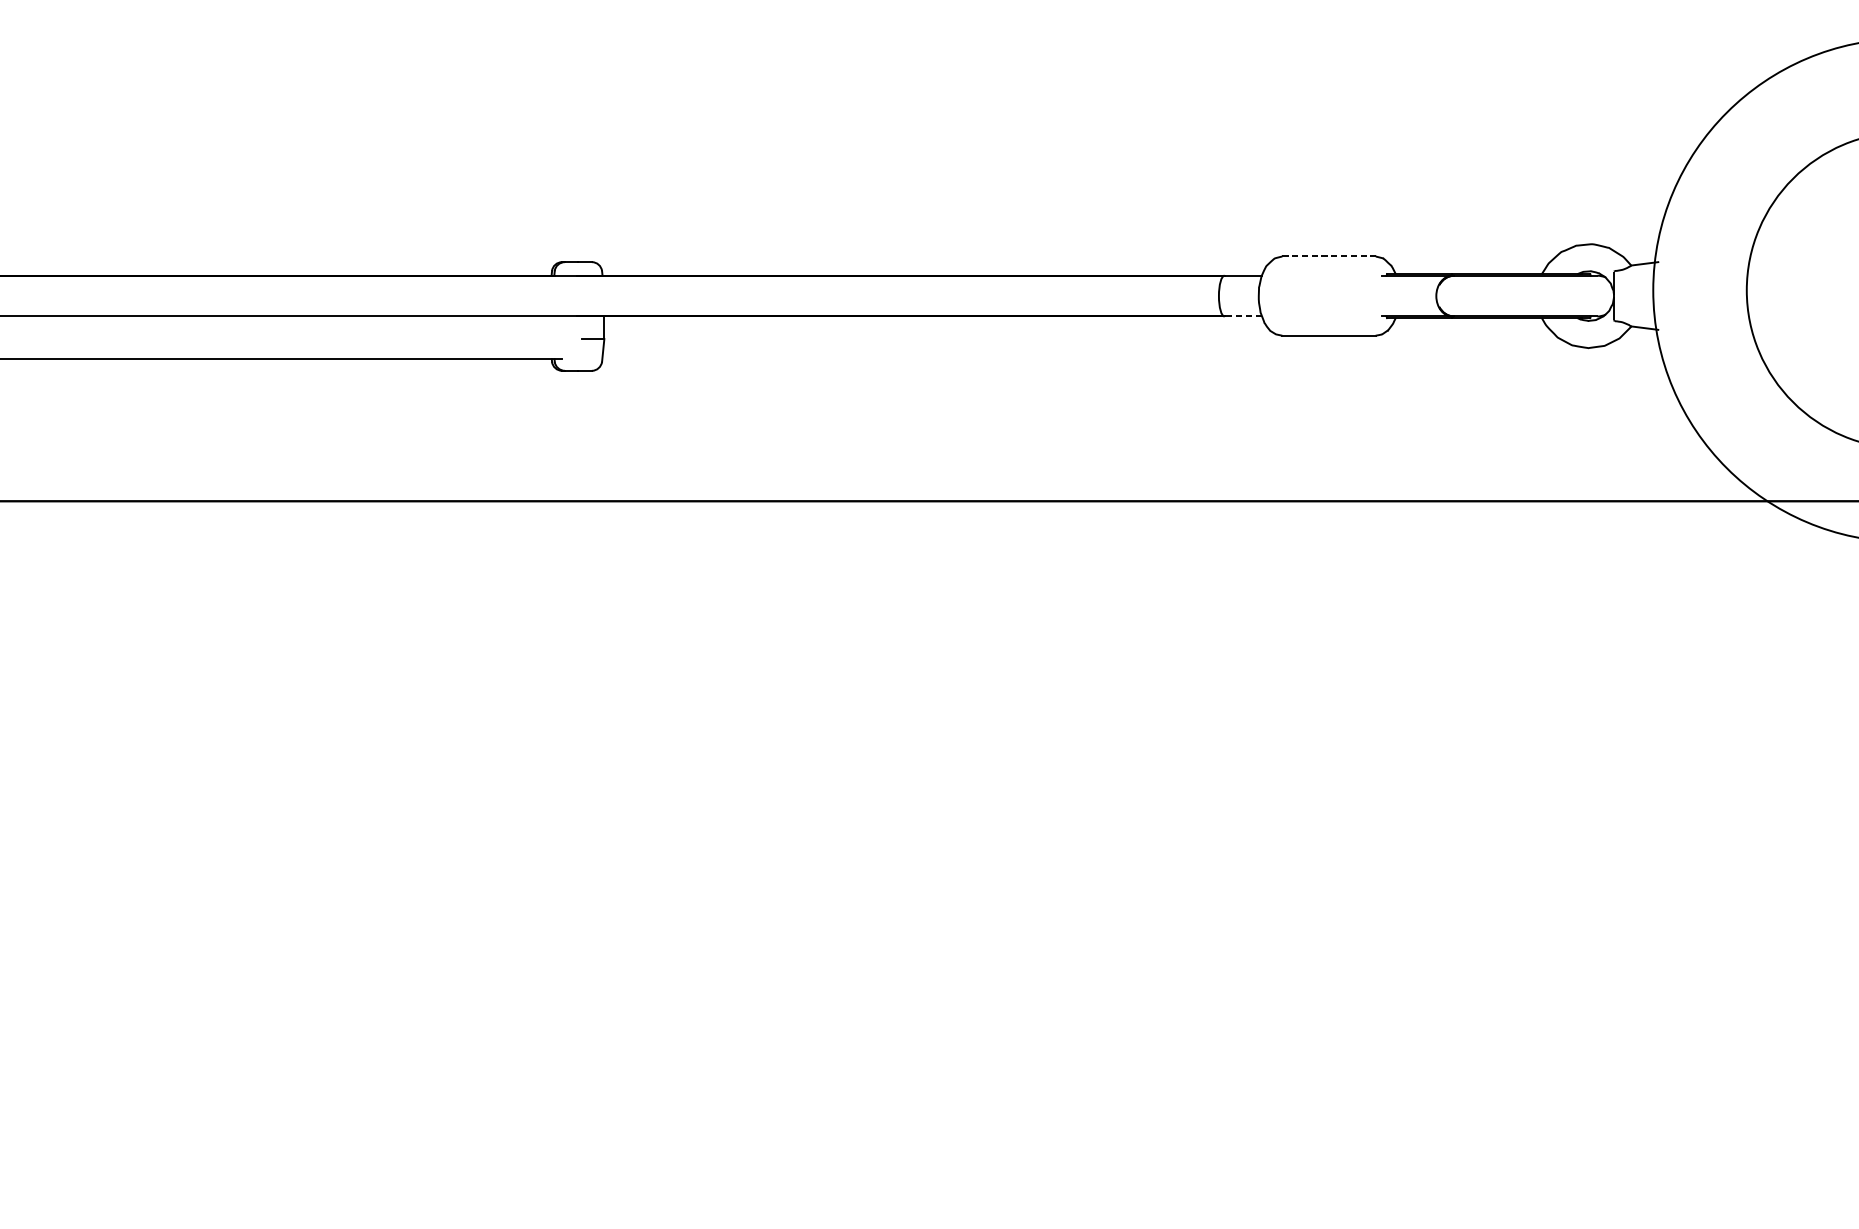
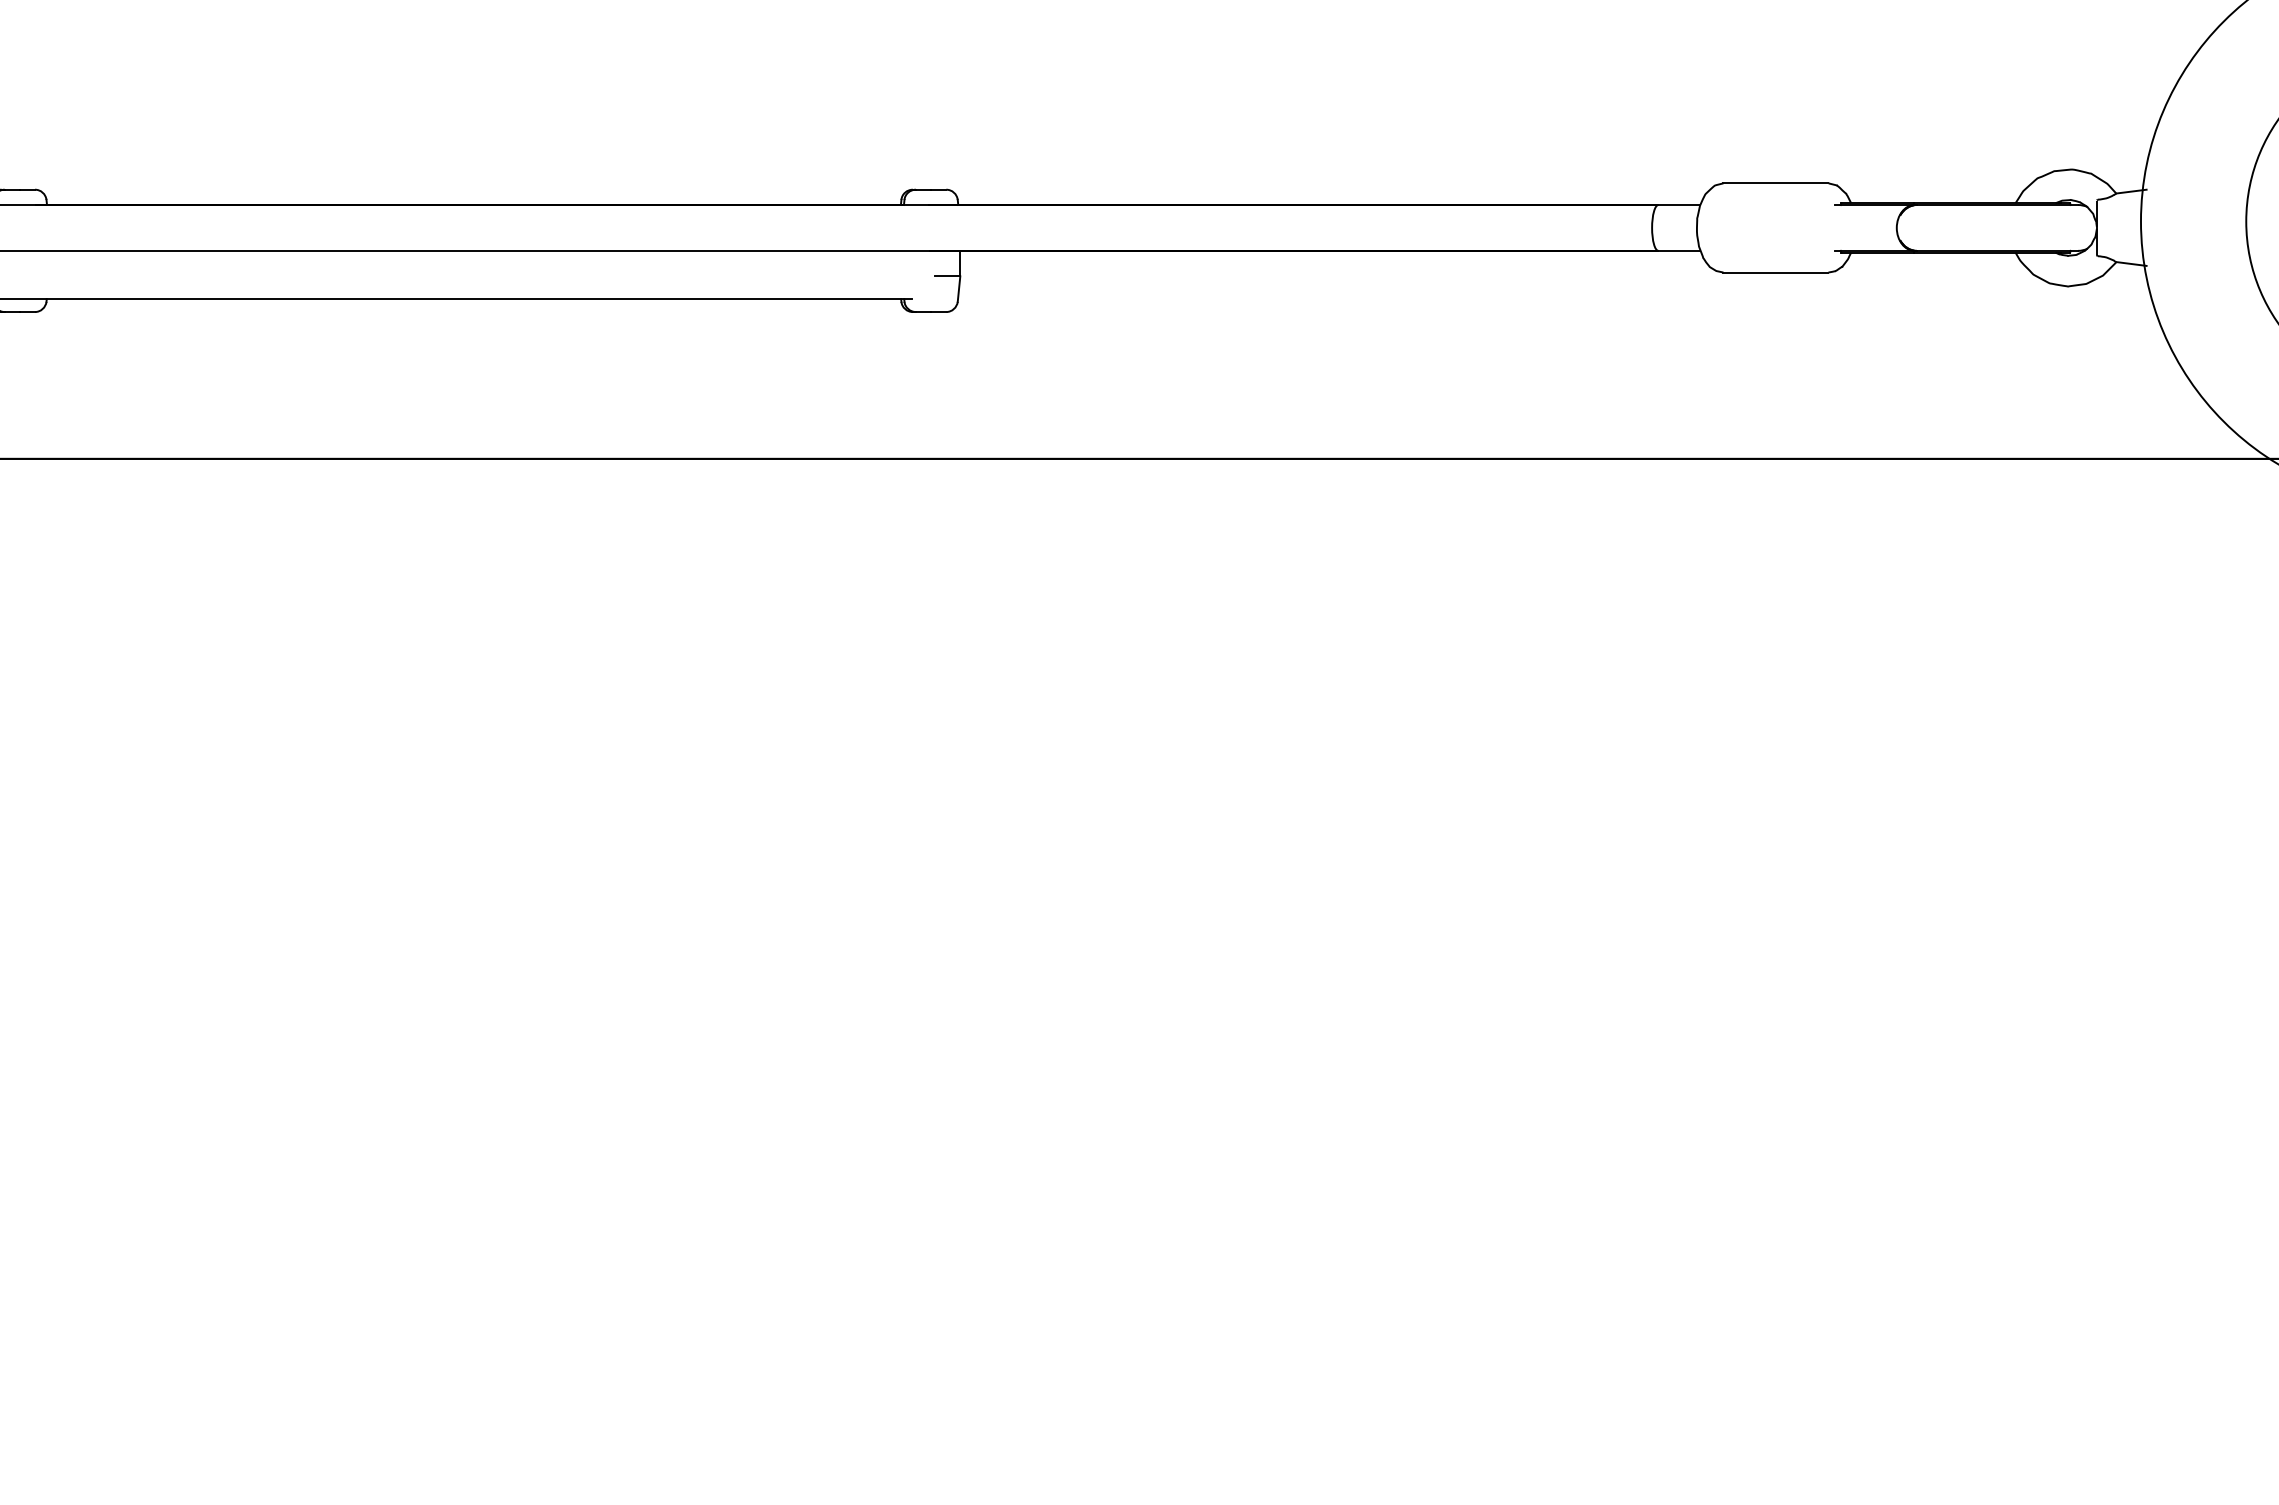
line: (1328, 256) -> (1775, 183), dashed -> solid
line: (1243, 316) -> (1679, 250), dashed -> solid

